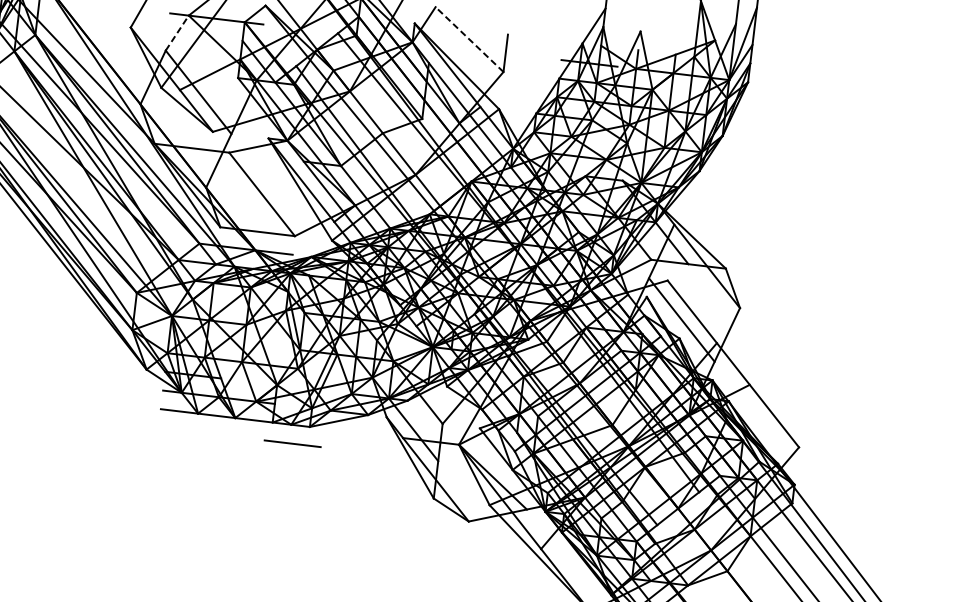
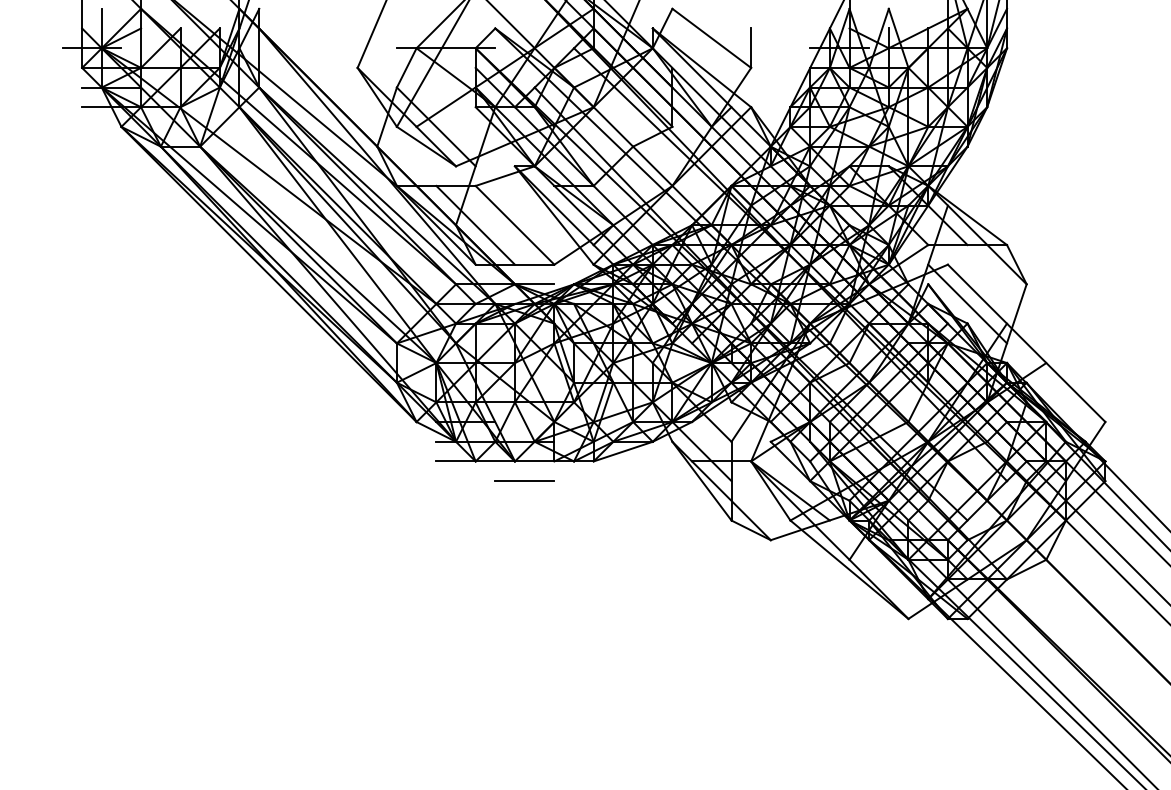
line: (177, 32) -> (406, 67), dashed -> solid
line: (469, 39) -> (711, 38), dashed -> solid
line: (224, 189) -> (475, 224), added
line: (292, 443) -> (524, 480), moved

